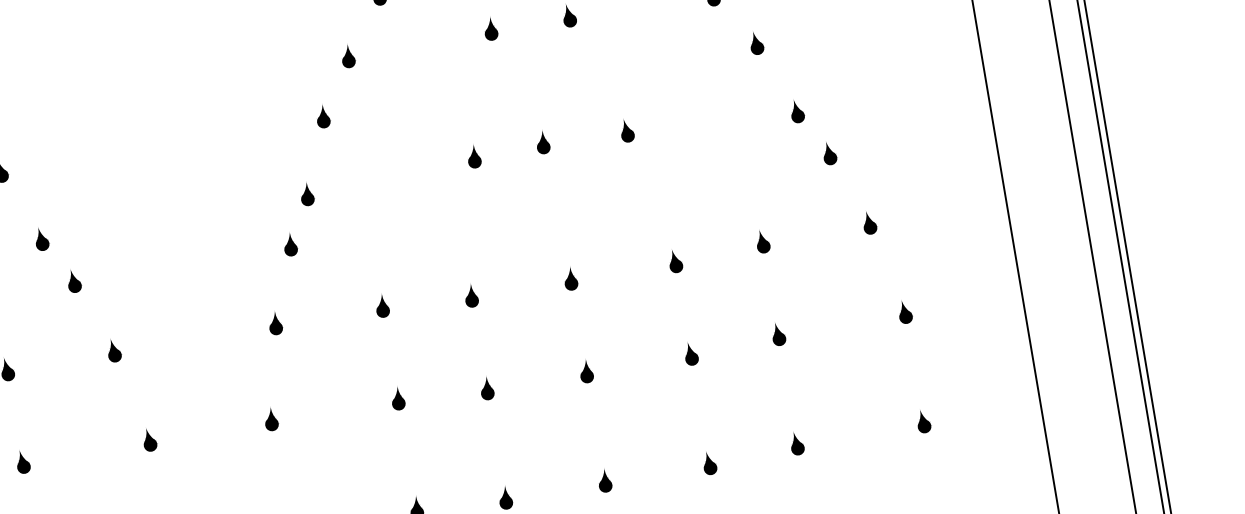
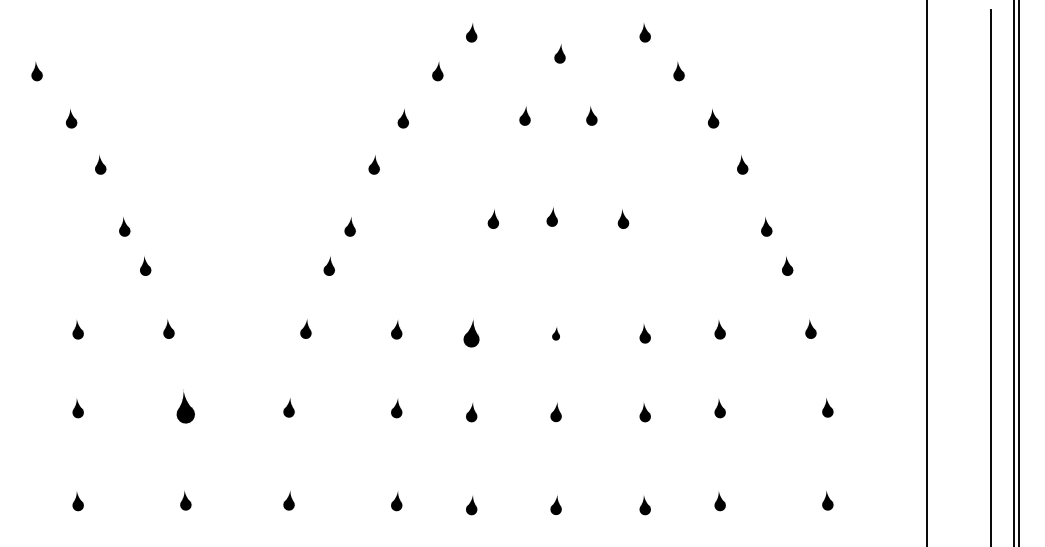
part: (569, 278) -> (555, 333), size x0.7
part: (471, 295) -> (471, 333), size x1.4
part: (149, 439) -> (185, 407), size x1.6

